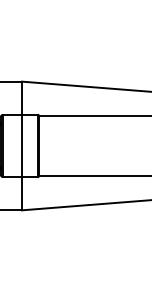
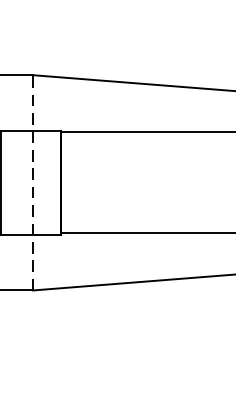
line: (21, 145) -> (32, 182), solid -> dashed

